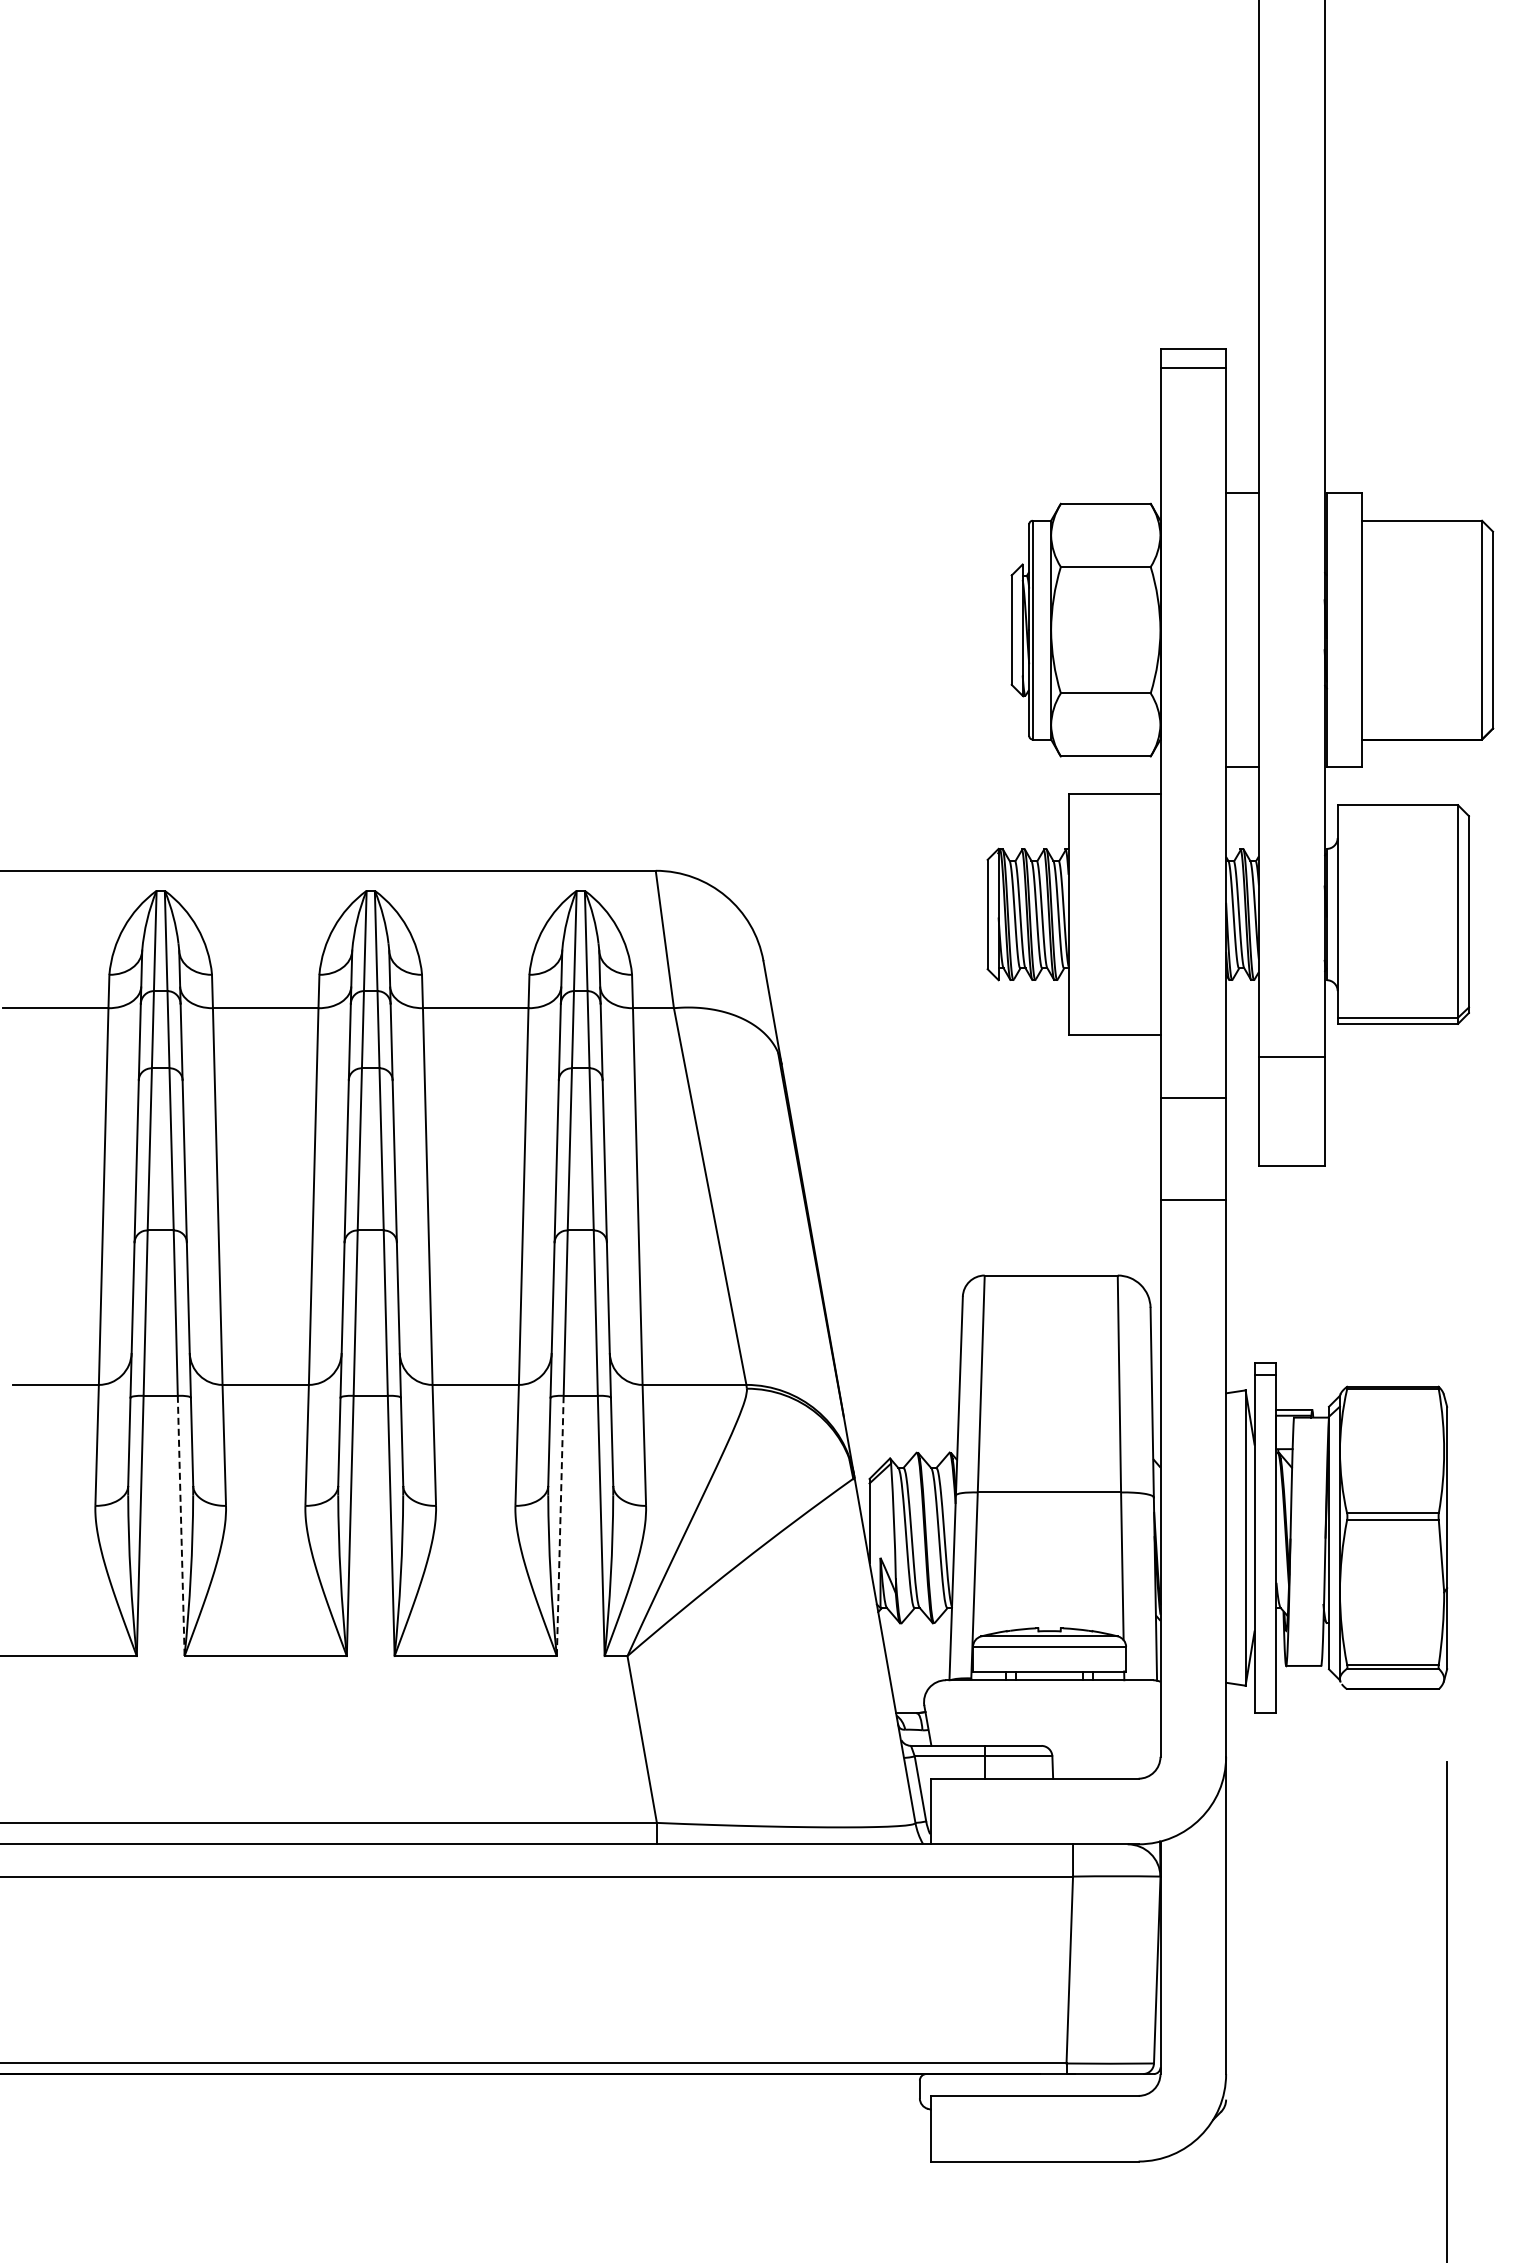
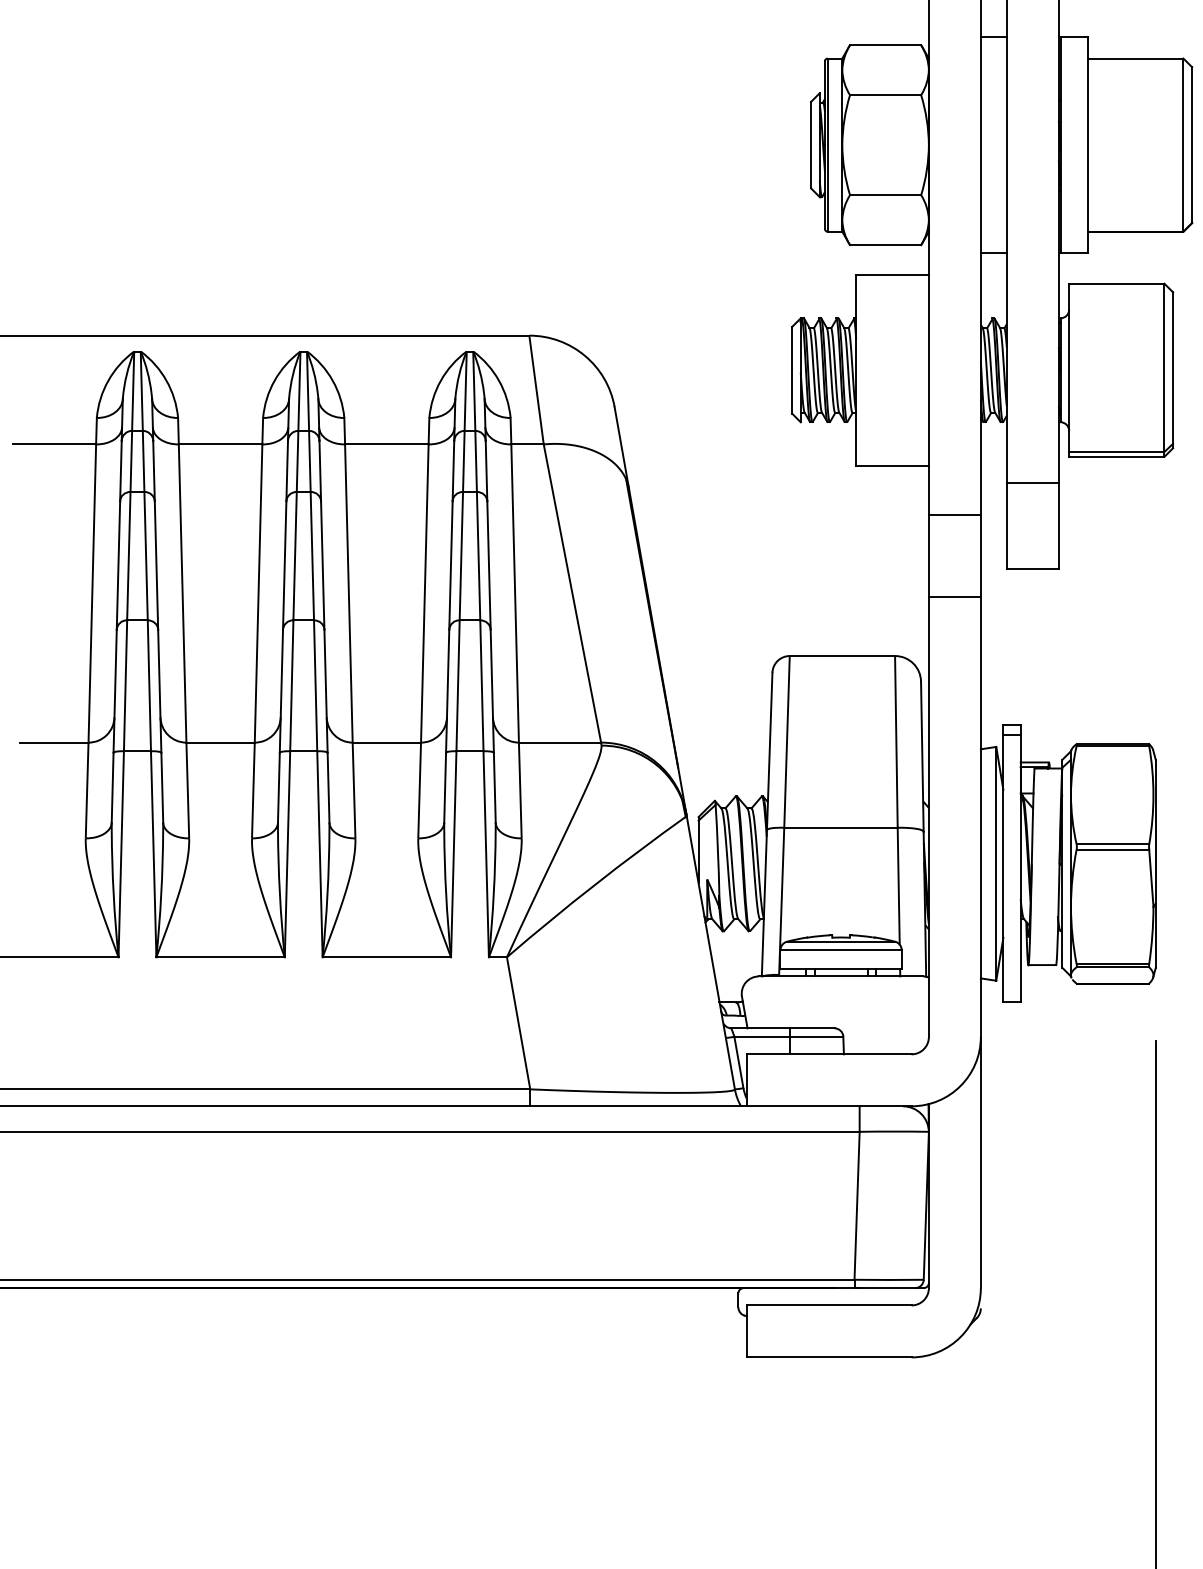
line: (560, 1525) -> (453, 853), dashed -> solid
line: (181, 1526) -> (153, 854), dashed -> solid

